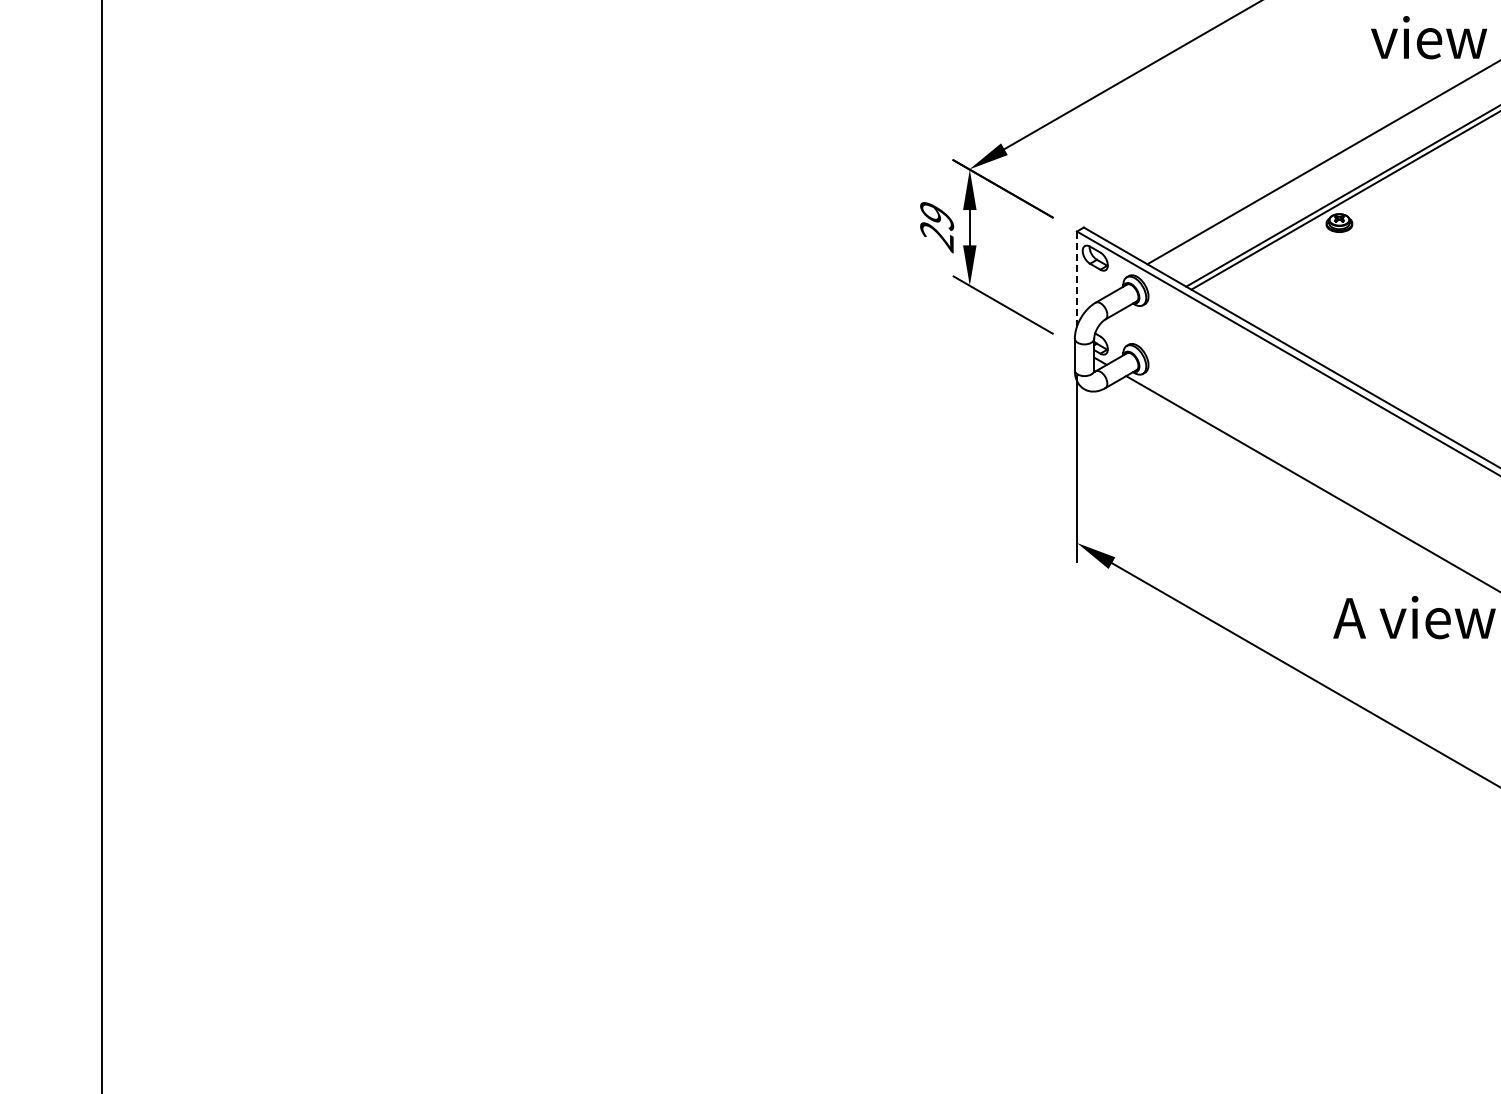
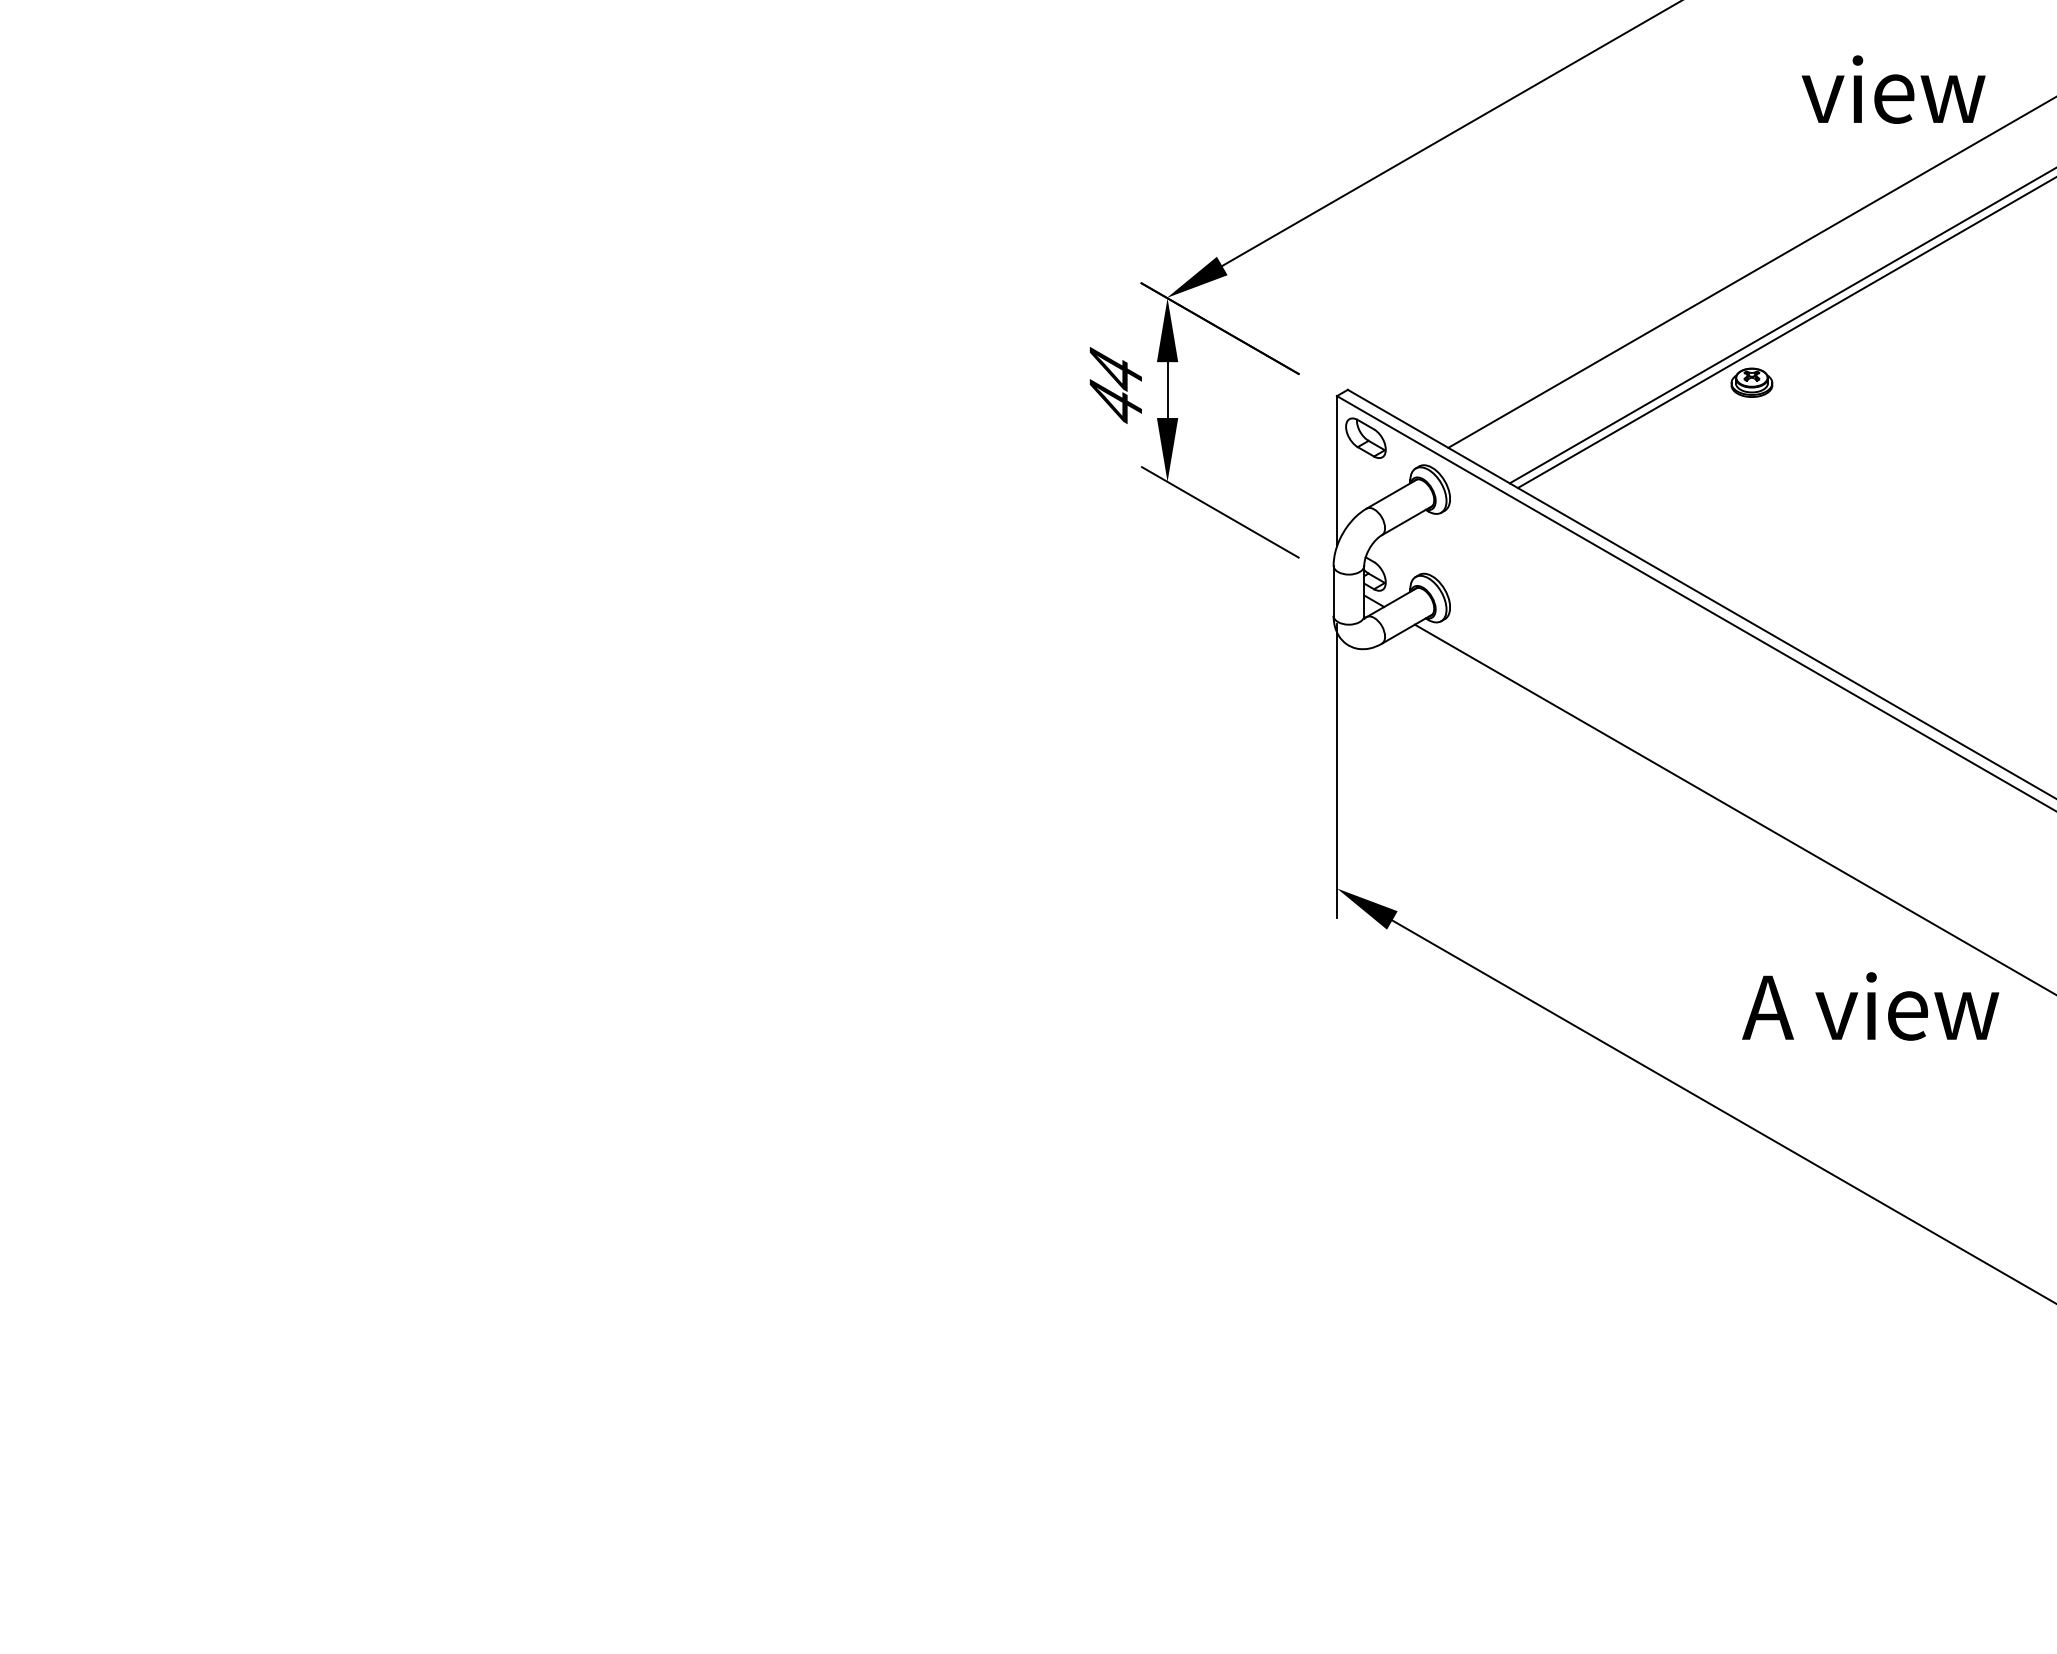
text: (937, 226) -> (1116, 388), 29 -> 44
line: (1076, 279) -> (1336, 471), dashed -> solid

